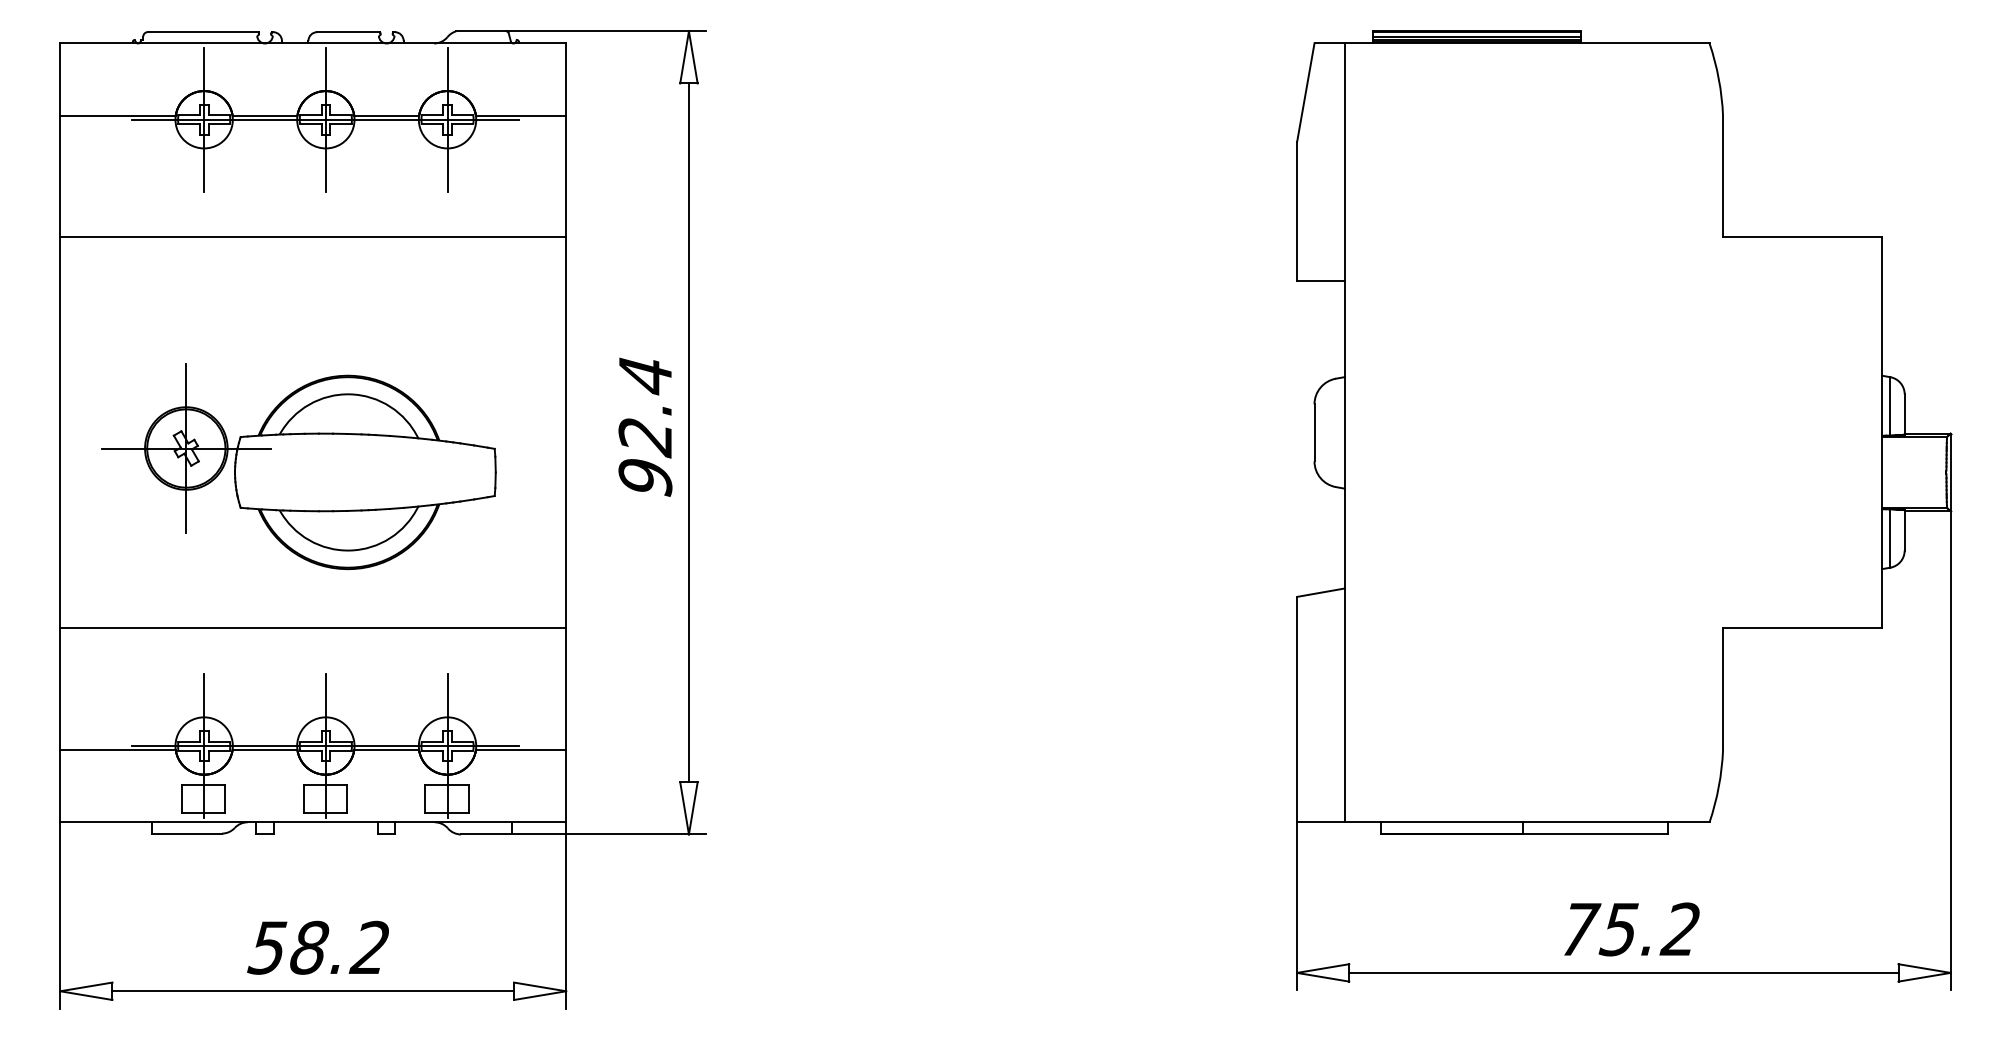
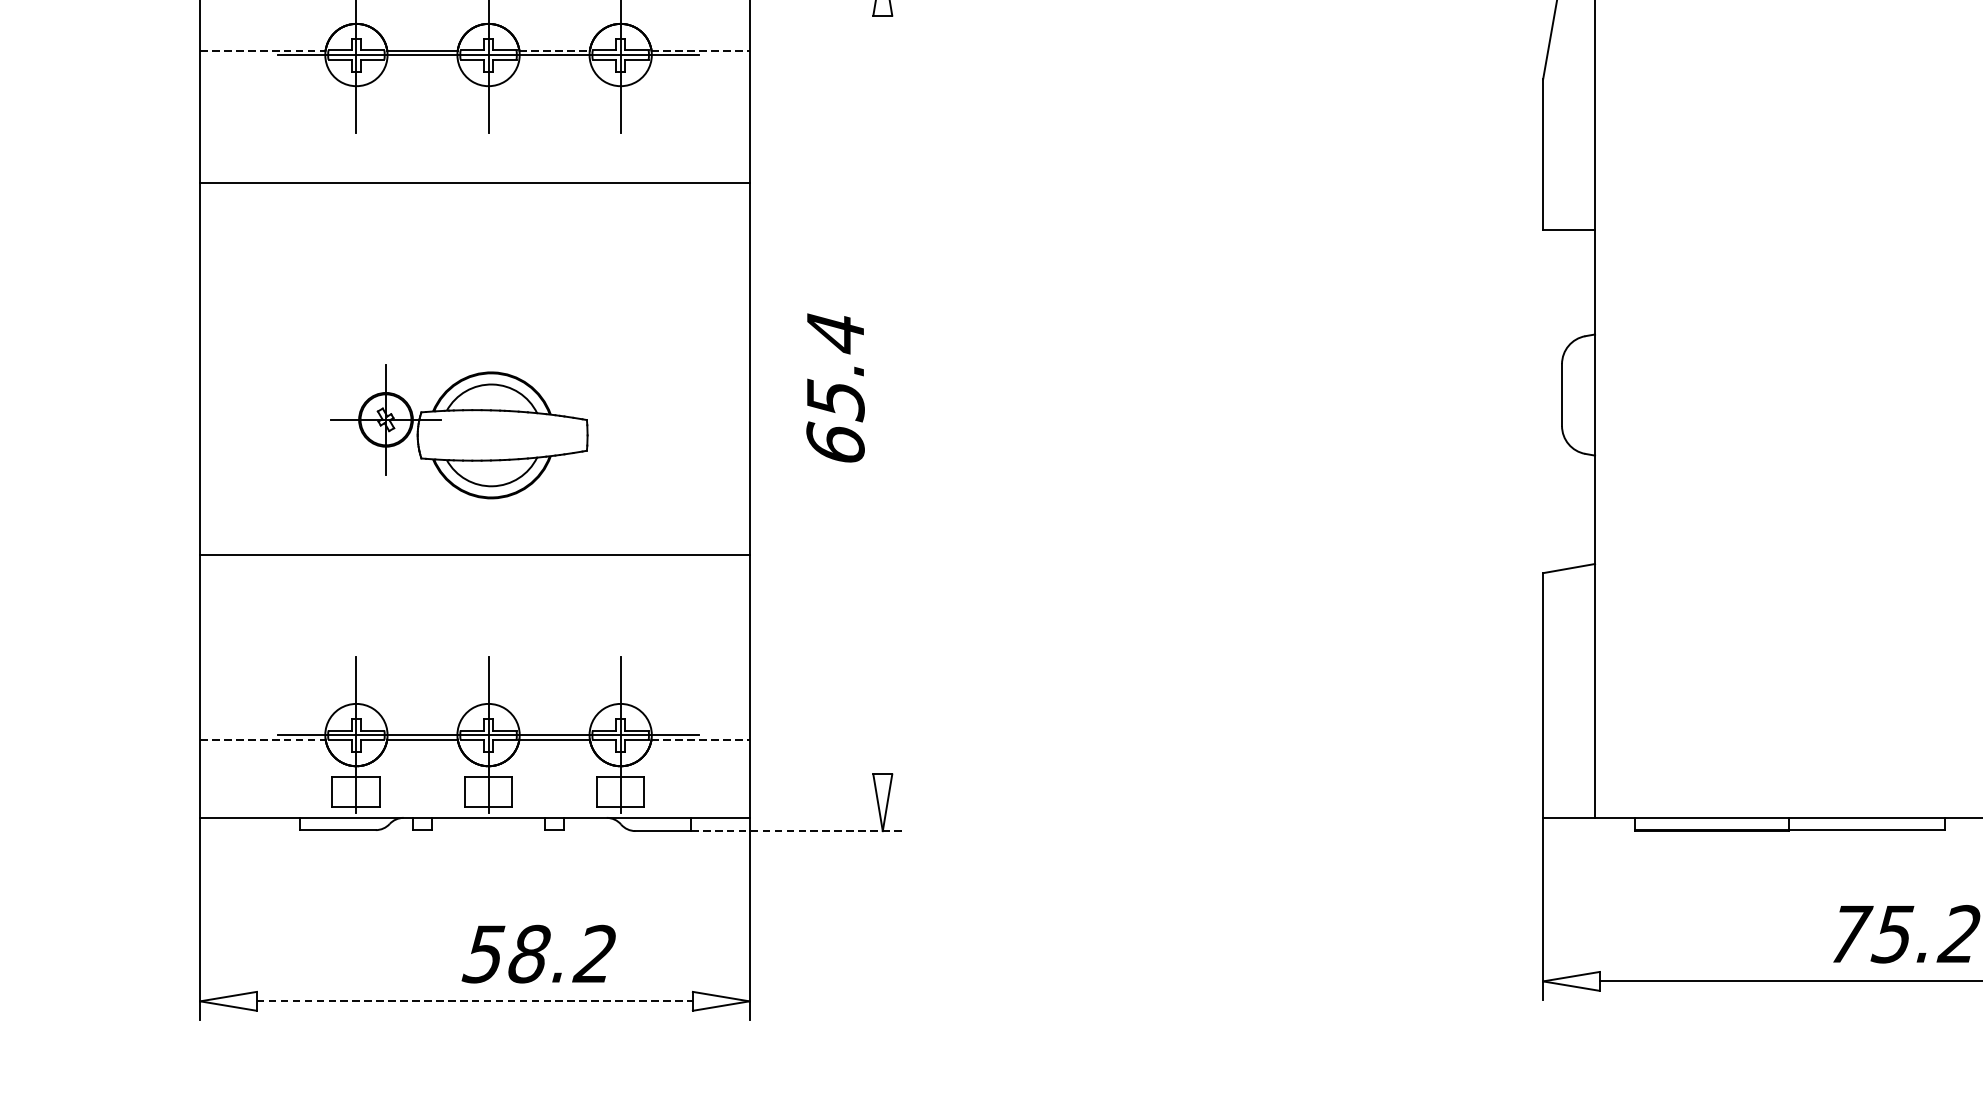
line: (118, 115) -> (263, 50), solid -> dashed
line: (387, 115) -> (555, 50), solid -> dashed
line: (521, 115) -> (700, 50), solid -> dashed
line: (688, 432) -> (882, 394), removed
text: (645, 456) -> (835, 420), 92.4 -> 65.4
part: (298, 466) -> (458, 431), size x0.6
line: (313, 628) -> (475, 555), moved
line: (118, 750) -> (263, 739), solid -> dashed
line: (521, 750) -> (700, 739), solid -> dashed
line: (609, 834) -> (796, 831), solid -> dashed
text: (317, 947) -> (538, 953), moved
line: (313, 991) -> (475, 1001), solid -> dashed

